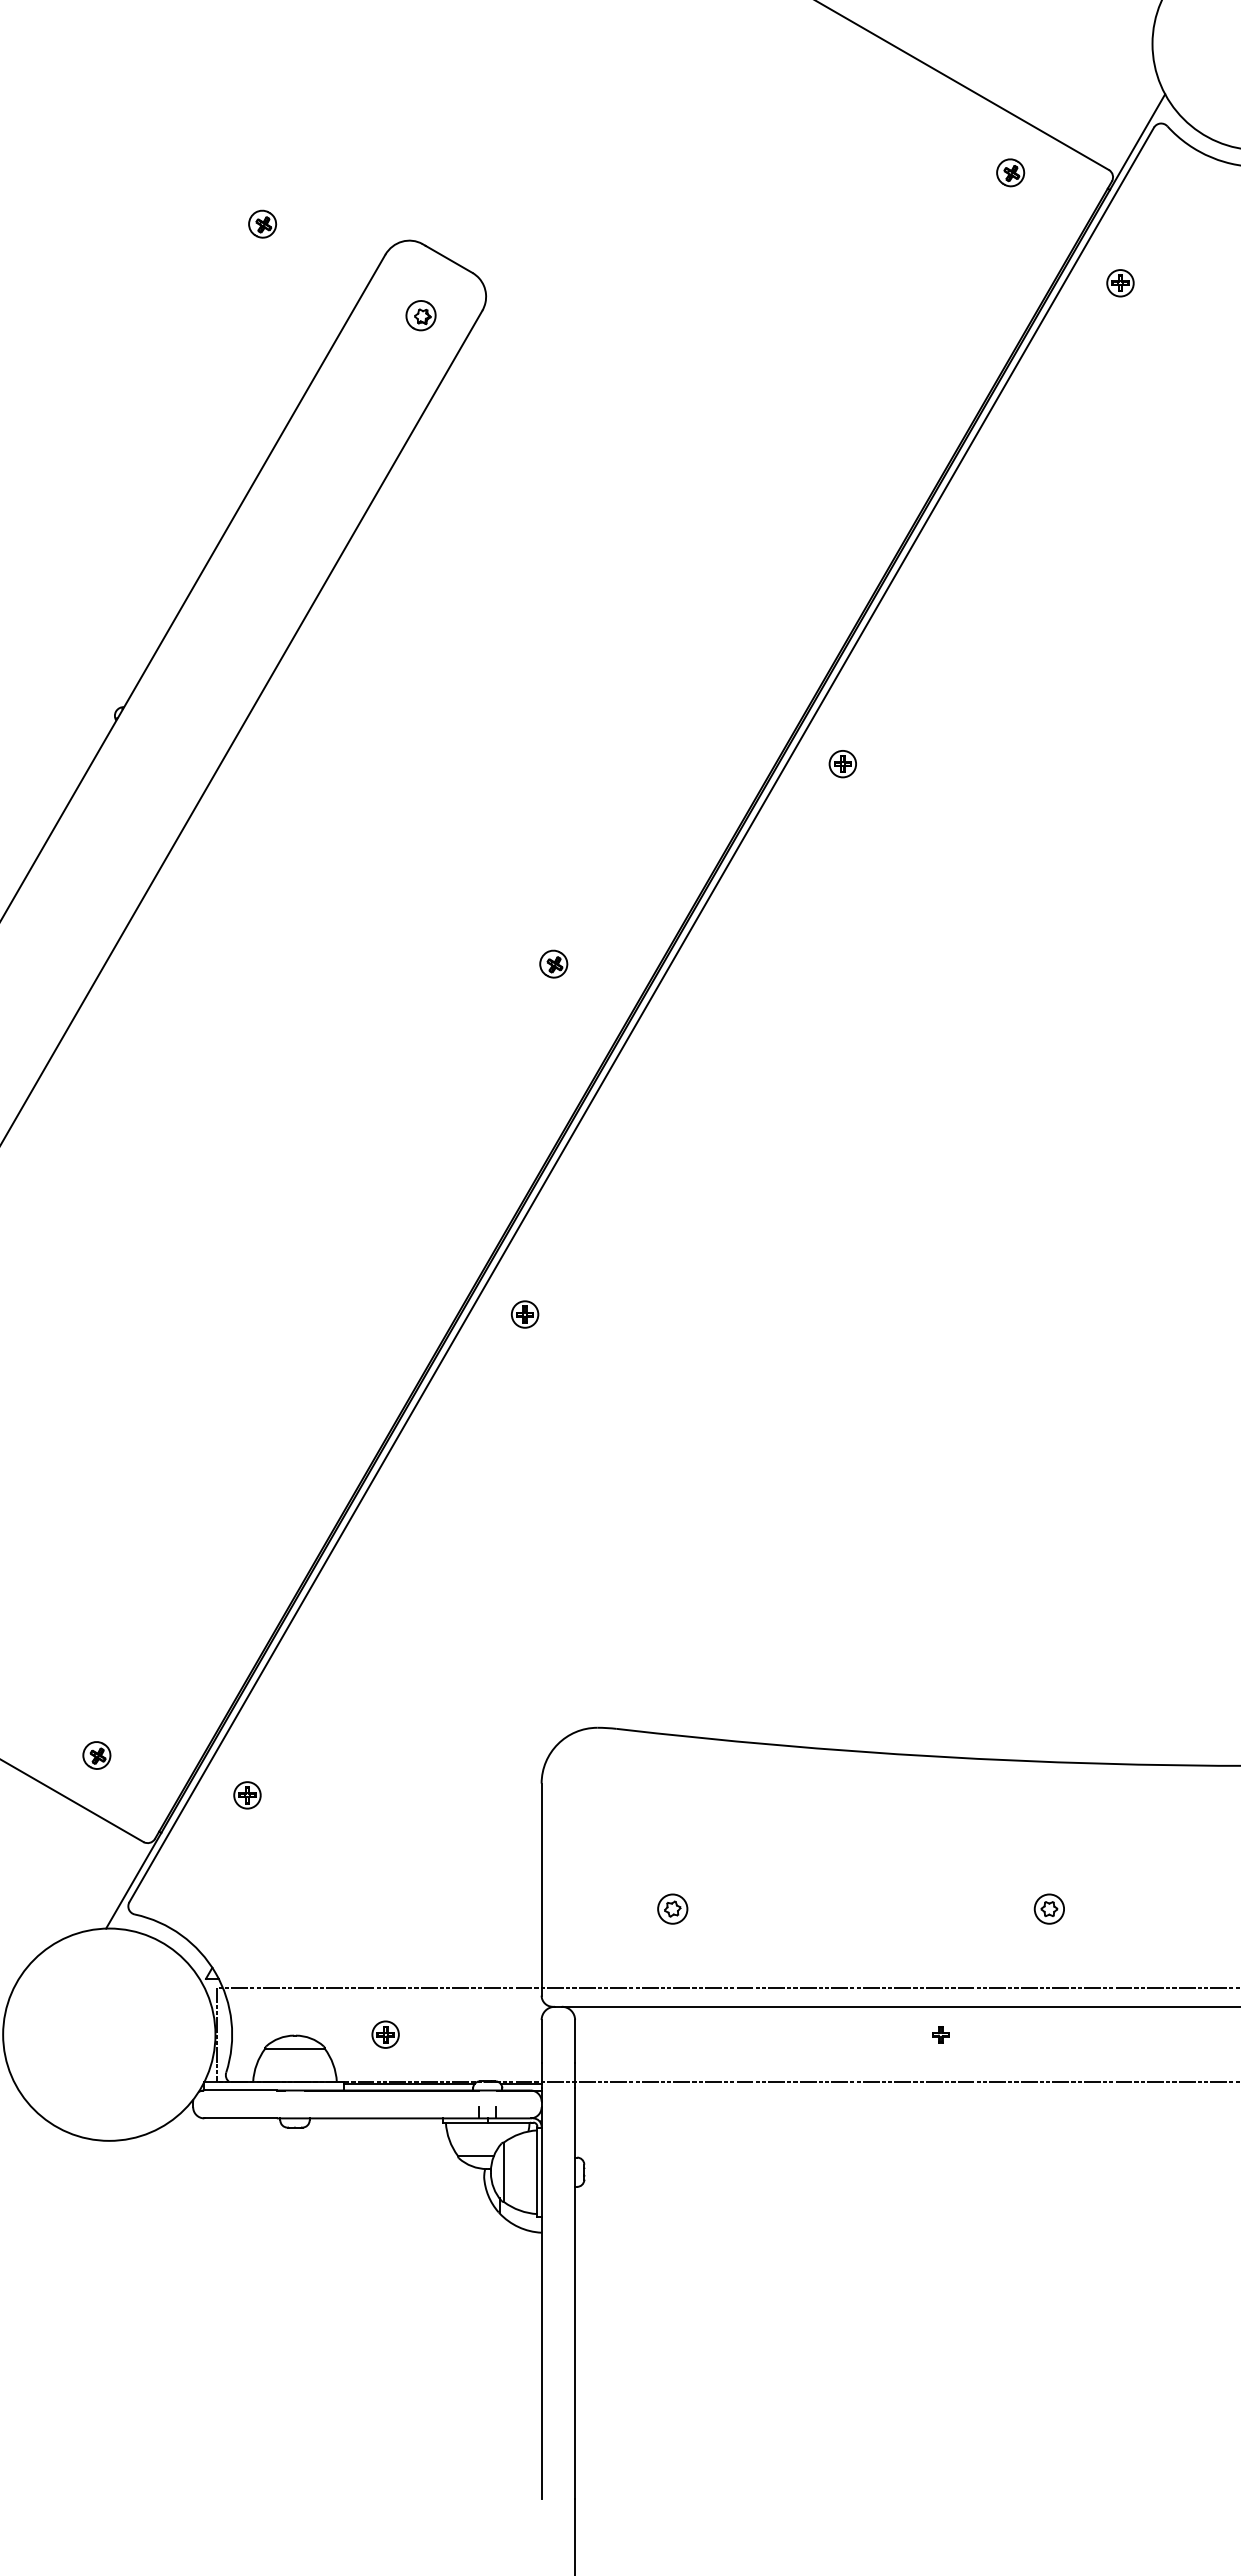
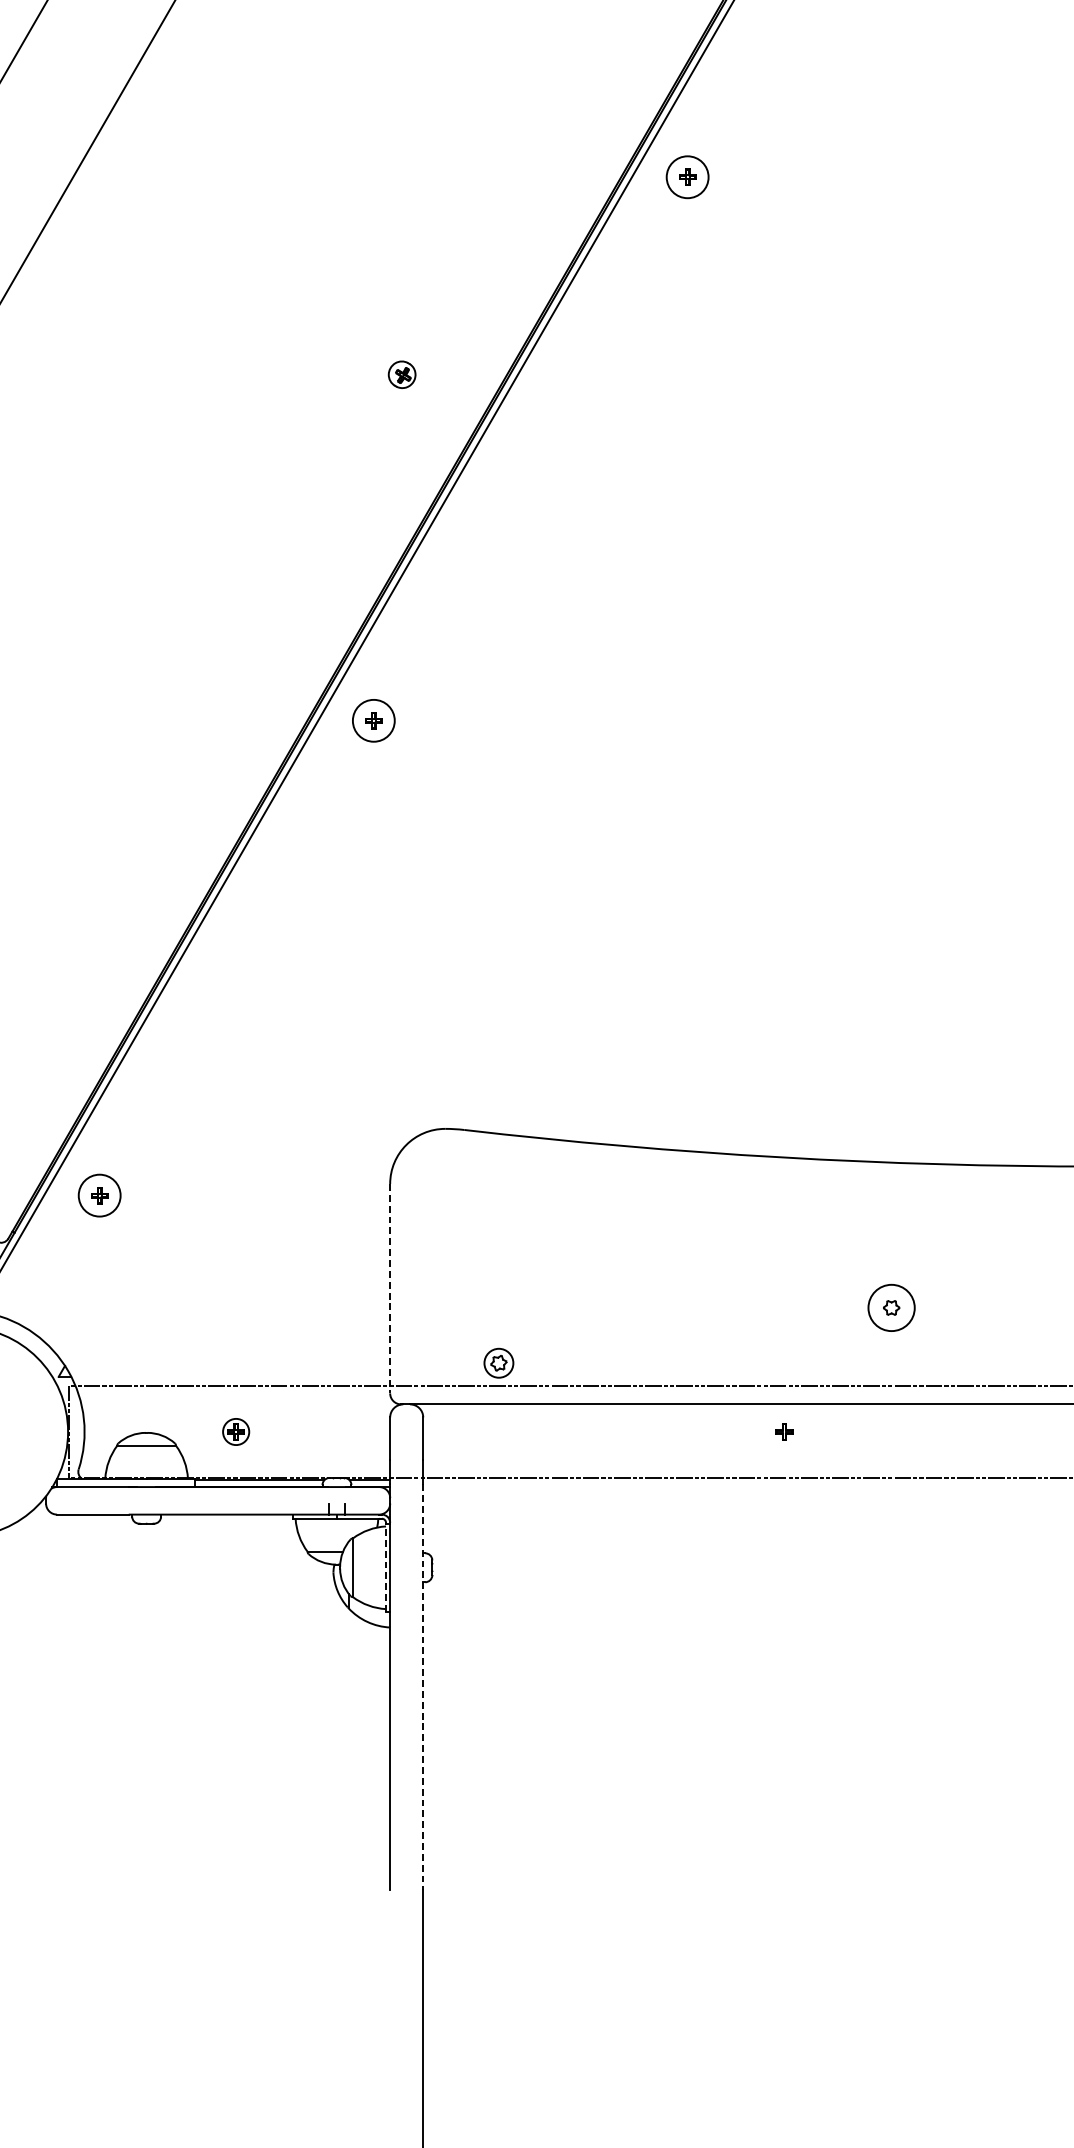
circle: (842, 763) -> (687, 176), size x1.6
circle: (524, 1314) -> (373, 720), size x1.6
circle: (247, 1795) -> (99, 1195), size x1.6
line: (541, 1890) -> (390, 1289), solid -> dashed
part: (672, 1908) -> (498, 1362), moved
circle: (1049, 1908) -> (891, 1307), size x1.6
line: (537, 2172) -> (386, 1568), solid -> dashed
line: (575, 2293) -> (423, 1687), solid -> dashed

